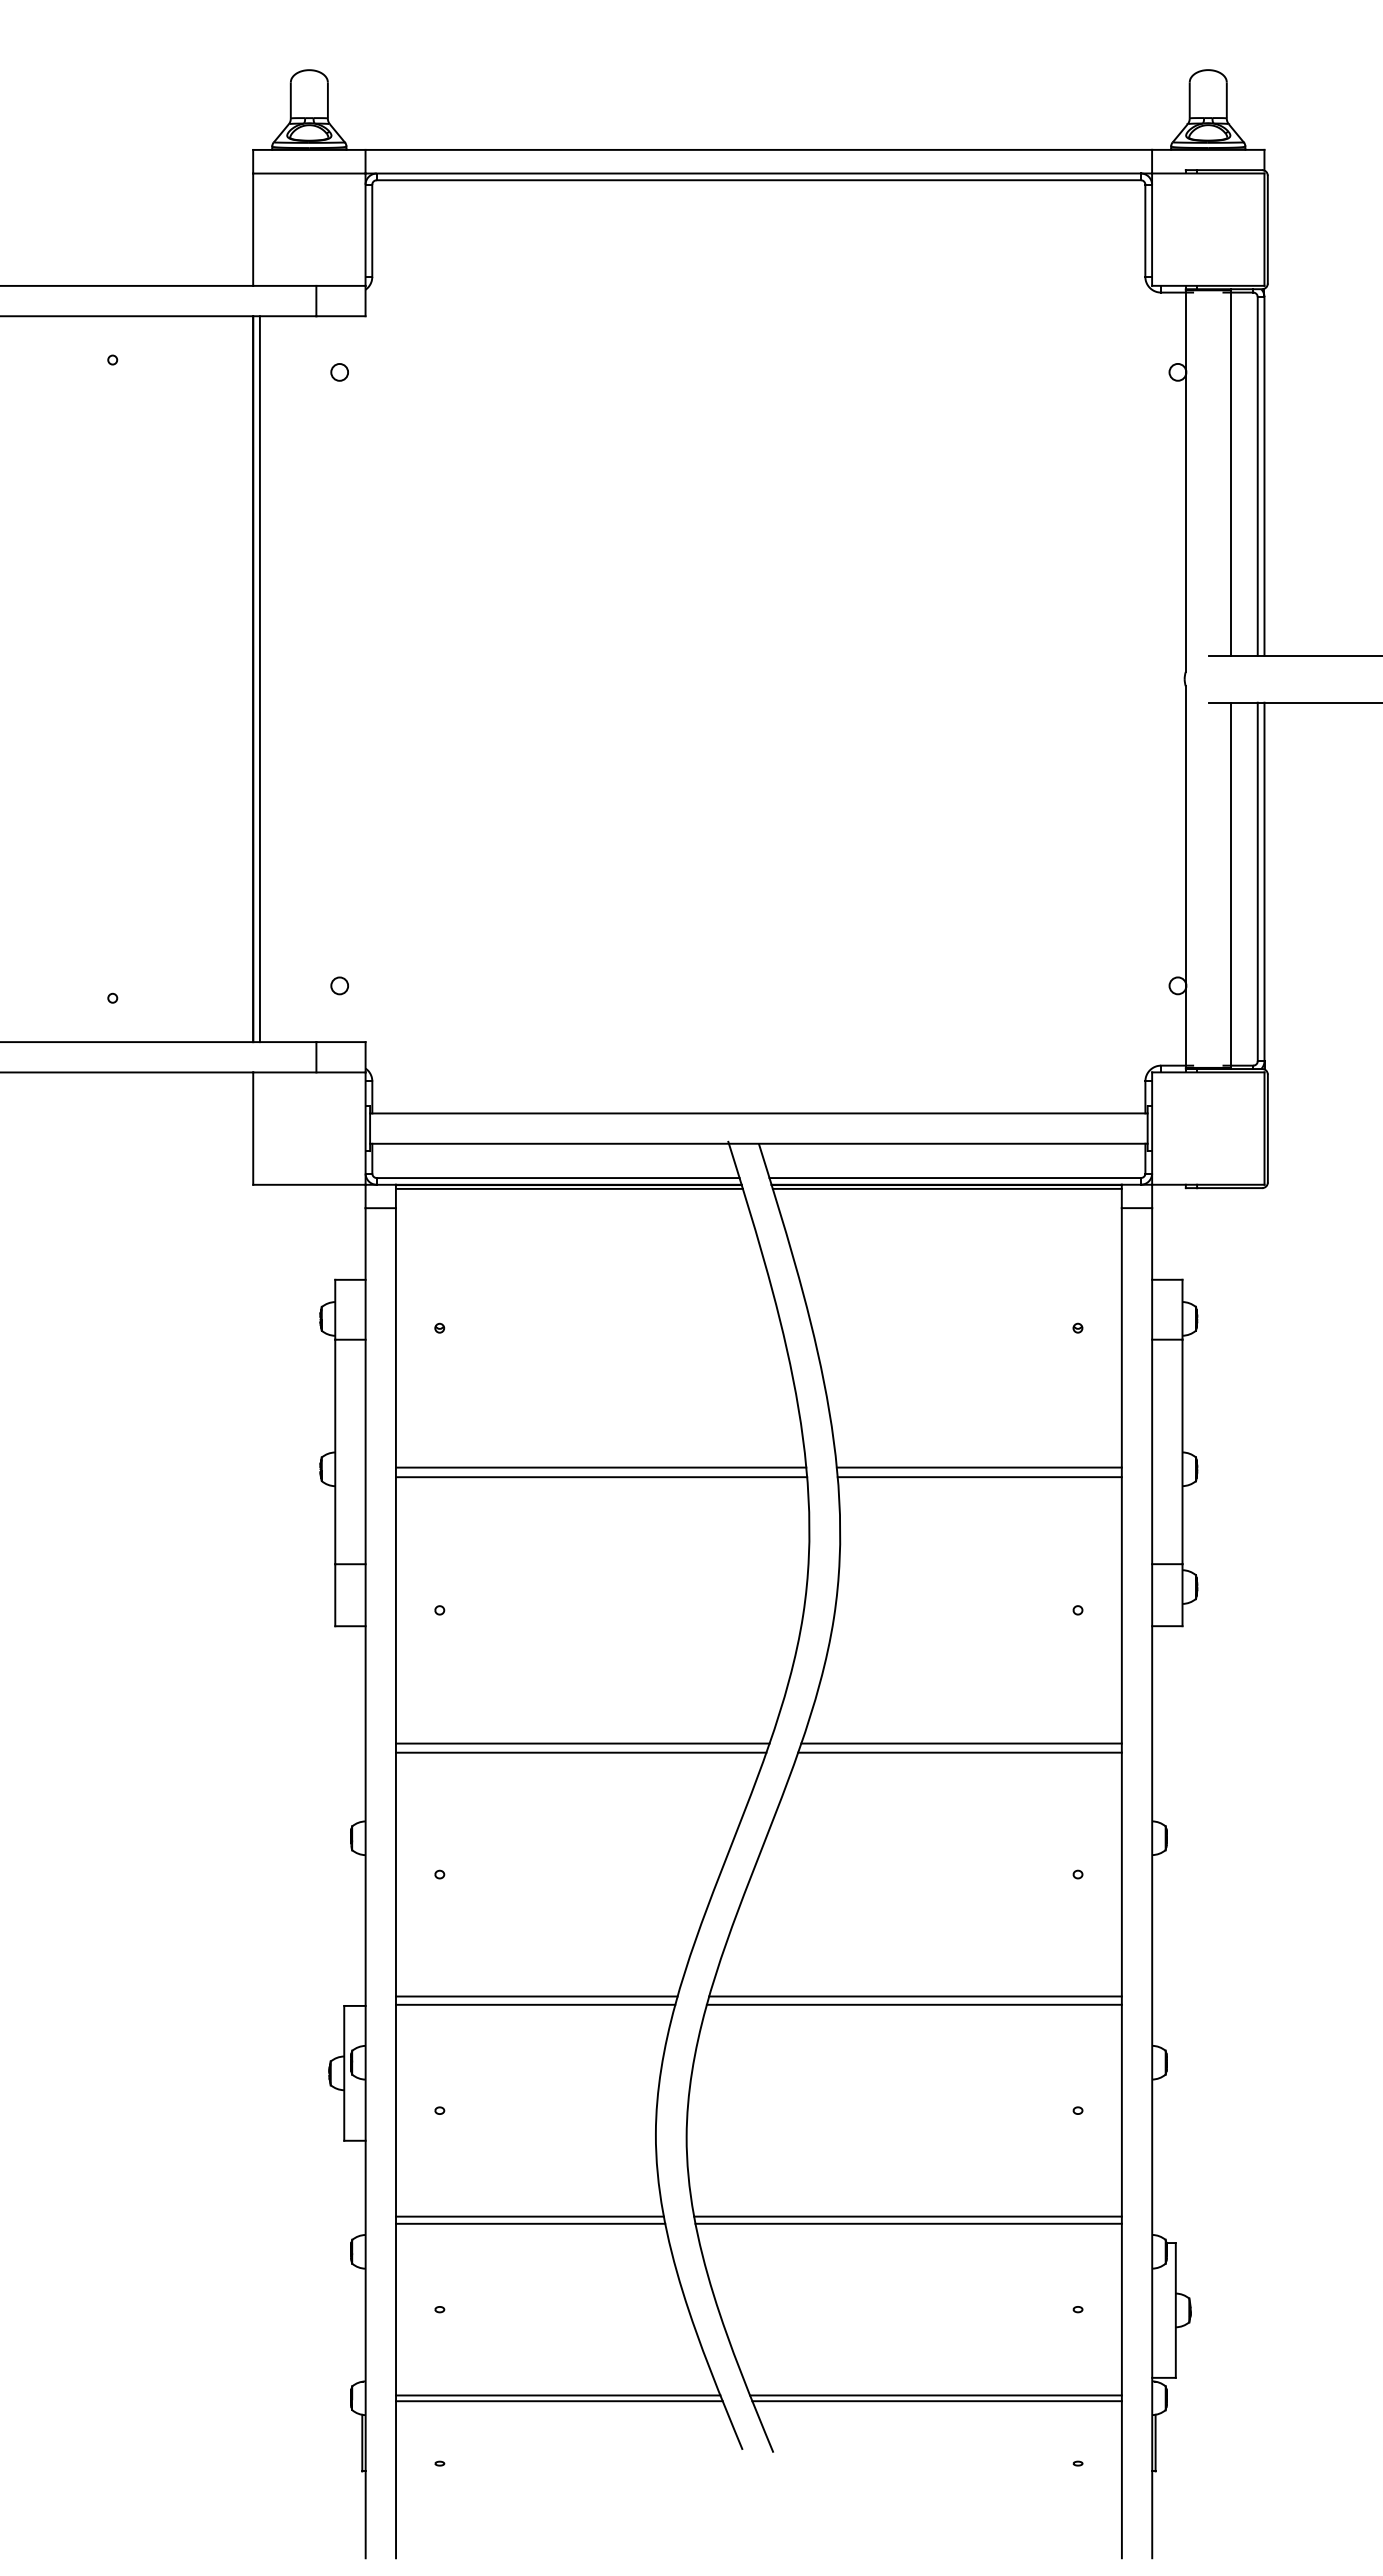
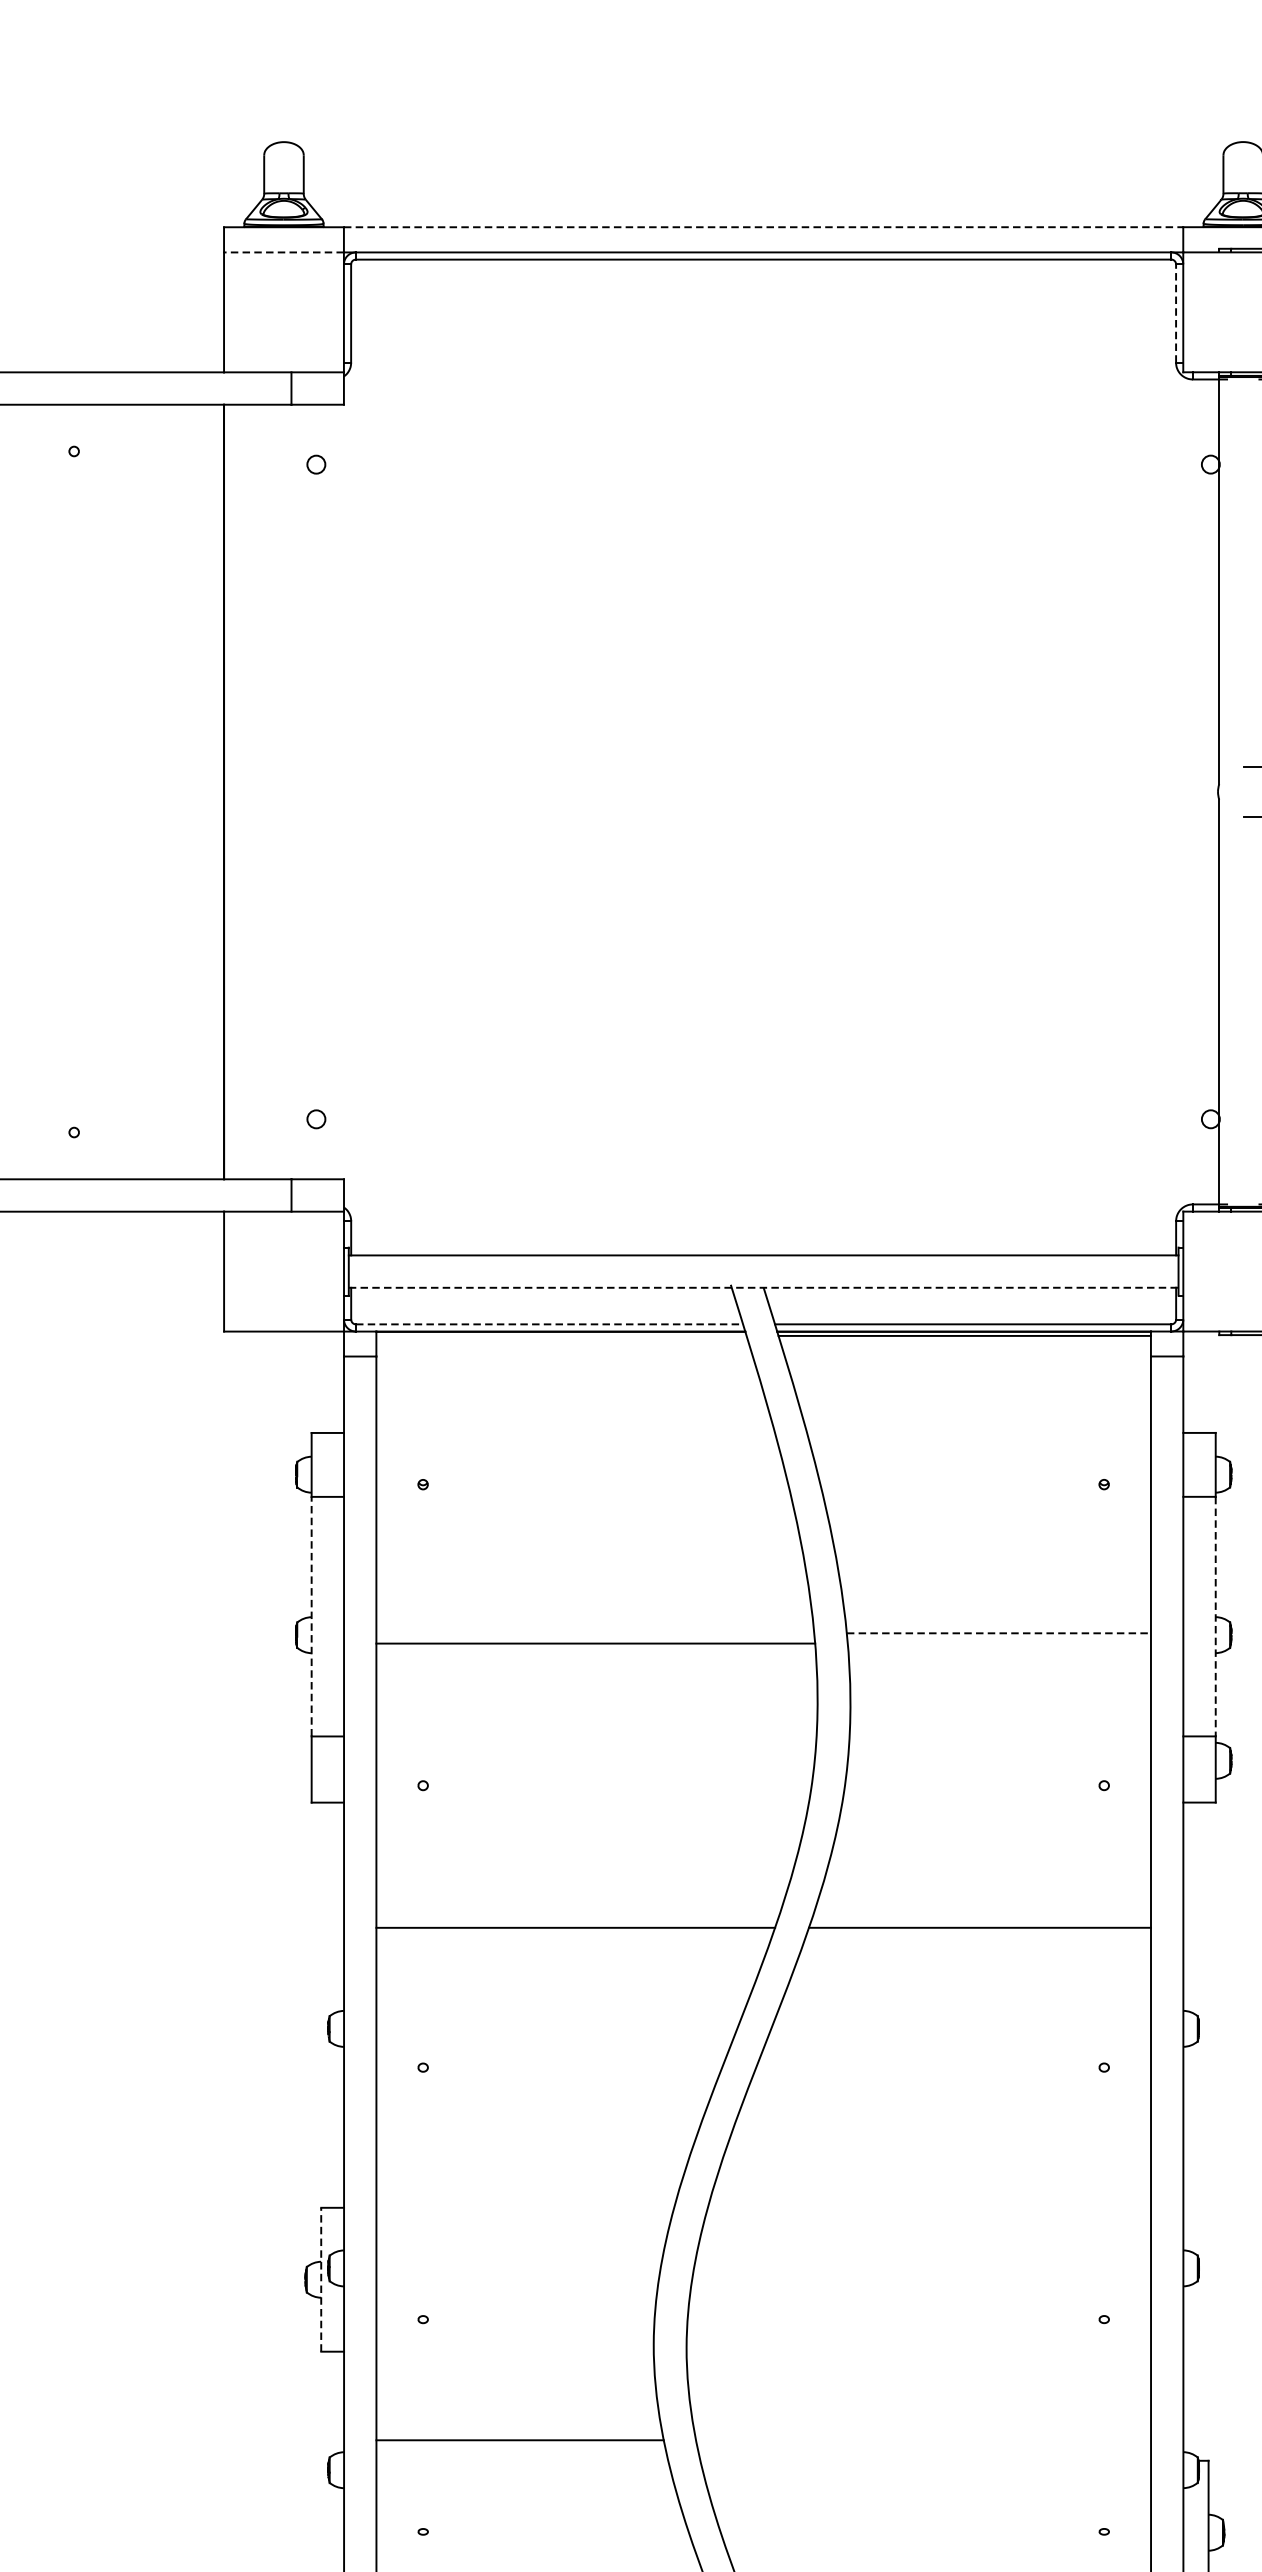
line: (759, 149) -> (764, 226), solid -> dashed
line: (308, 173) -> (283, 252), solid -> dashed
line: (1145, 230) -> (1176, 313), solid -> dashed
line: (259, 679) -> (230, 792), removed
line: (758, 1143) -> (763, 1287), solid -> dashed
line: (558, 1178) -> (549, 1324), solid -> dashed
line: (568, 1188) -> (560, 1335), removed
line: (335, 1451) -> (311, 1616), solid -> dashed
line: (1182, 1452) -> (1215, 1617), solid -> dashed
line: (600, 1467) -> (594, 1633), removed
line: (979, 1467) -> (999, 1633), solid -> dashed
line: (979, 1477) -> (999, 1643), removed
line: (580, 1752) -> (573, 1937), removed
line: (959, 1752) -> (977, 1937), removed
line: (536, 1996) -> (526, 2197), removed
line: (915, 1996) -> (930, 2197), removed
line: (535, 2004) -> (525, 2206), removed
line: (913, 2004) -> (928, 2206), removed
line: (344, 2072) -> (321, 2278), solid -> dashed
line: (529, 2216) -> (518, 2432), removed
line: (907, 2216) -> (922, 2432), removed
line: (908, 2223) -> (923, 2439), removed

